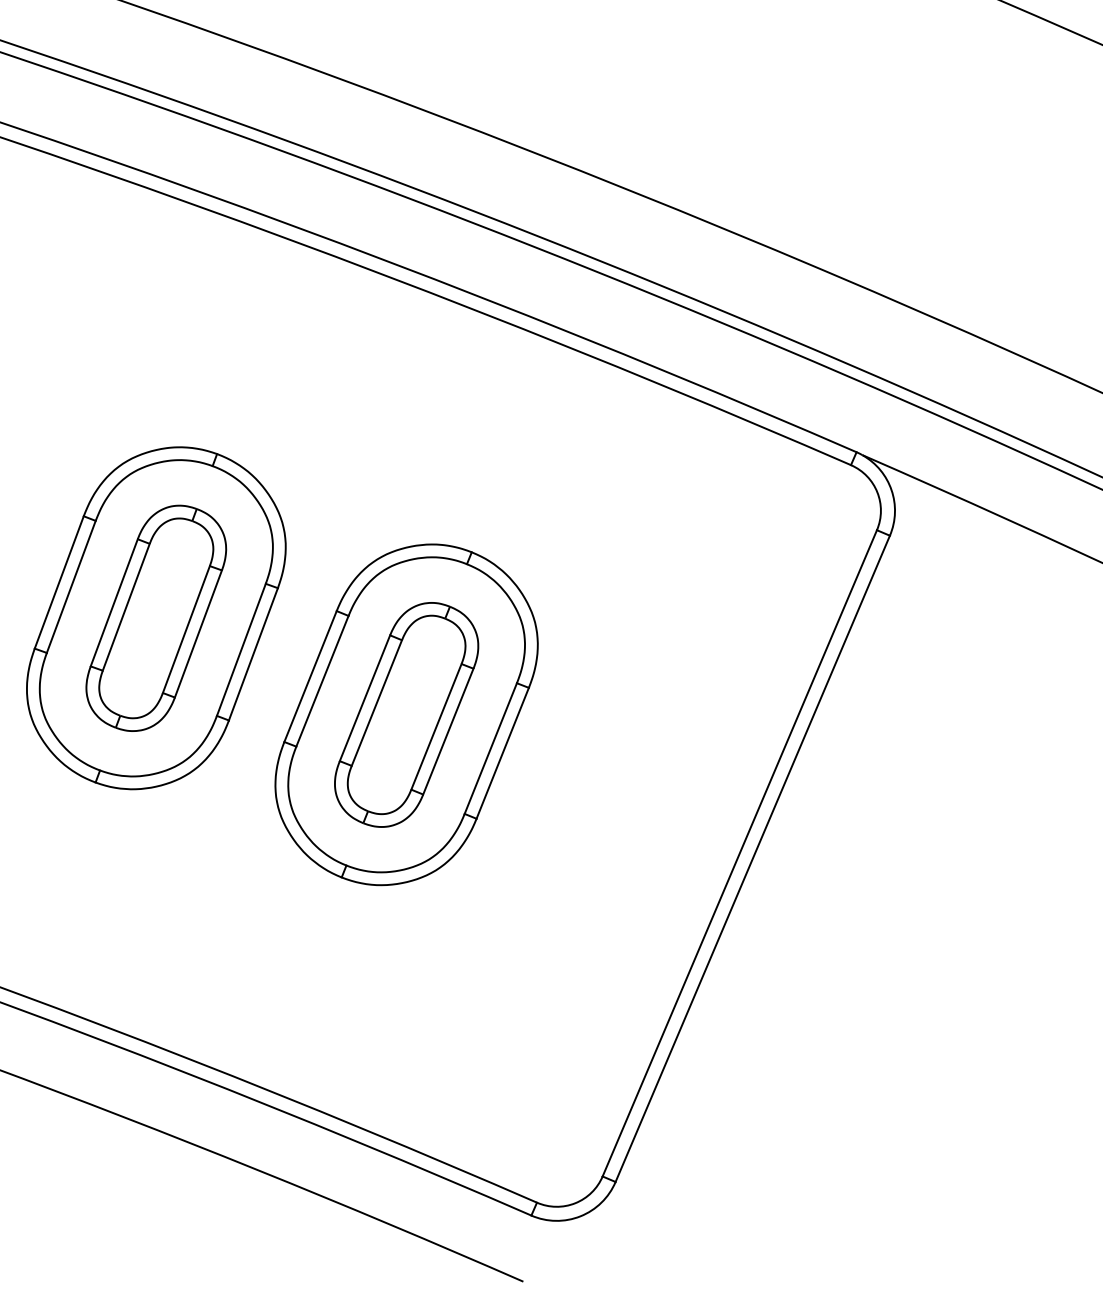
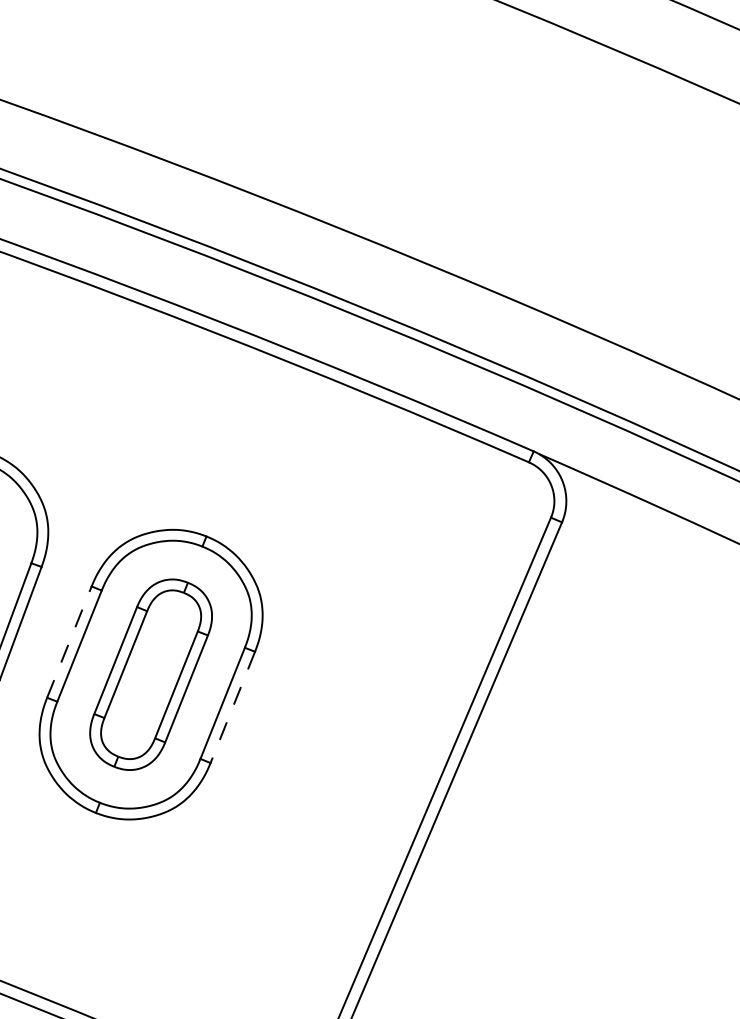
line: (310, 676) -> (69, 642), solid -> dashed
line: (502, 753) -> (232, 707), solid -> dashed

